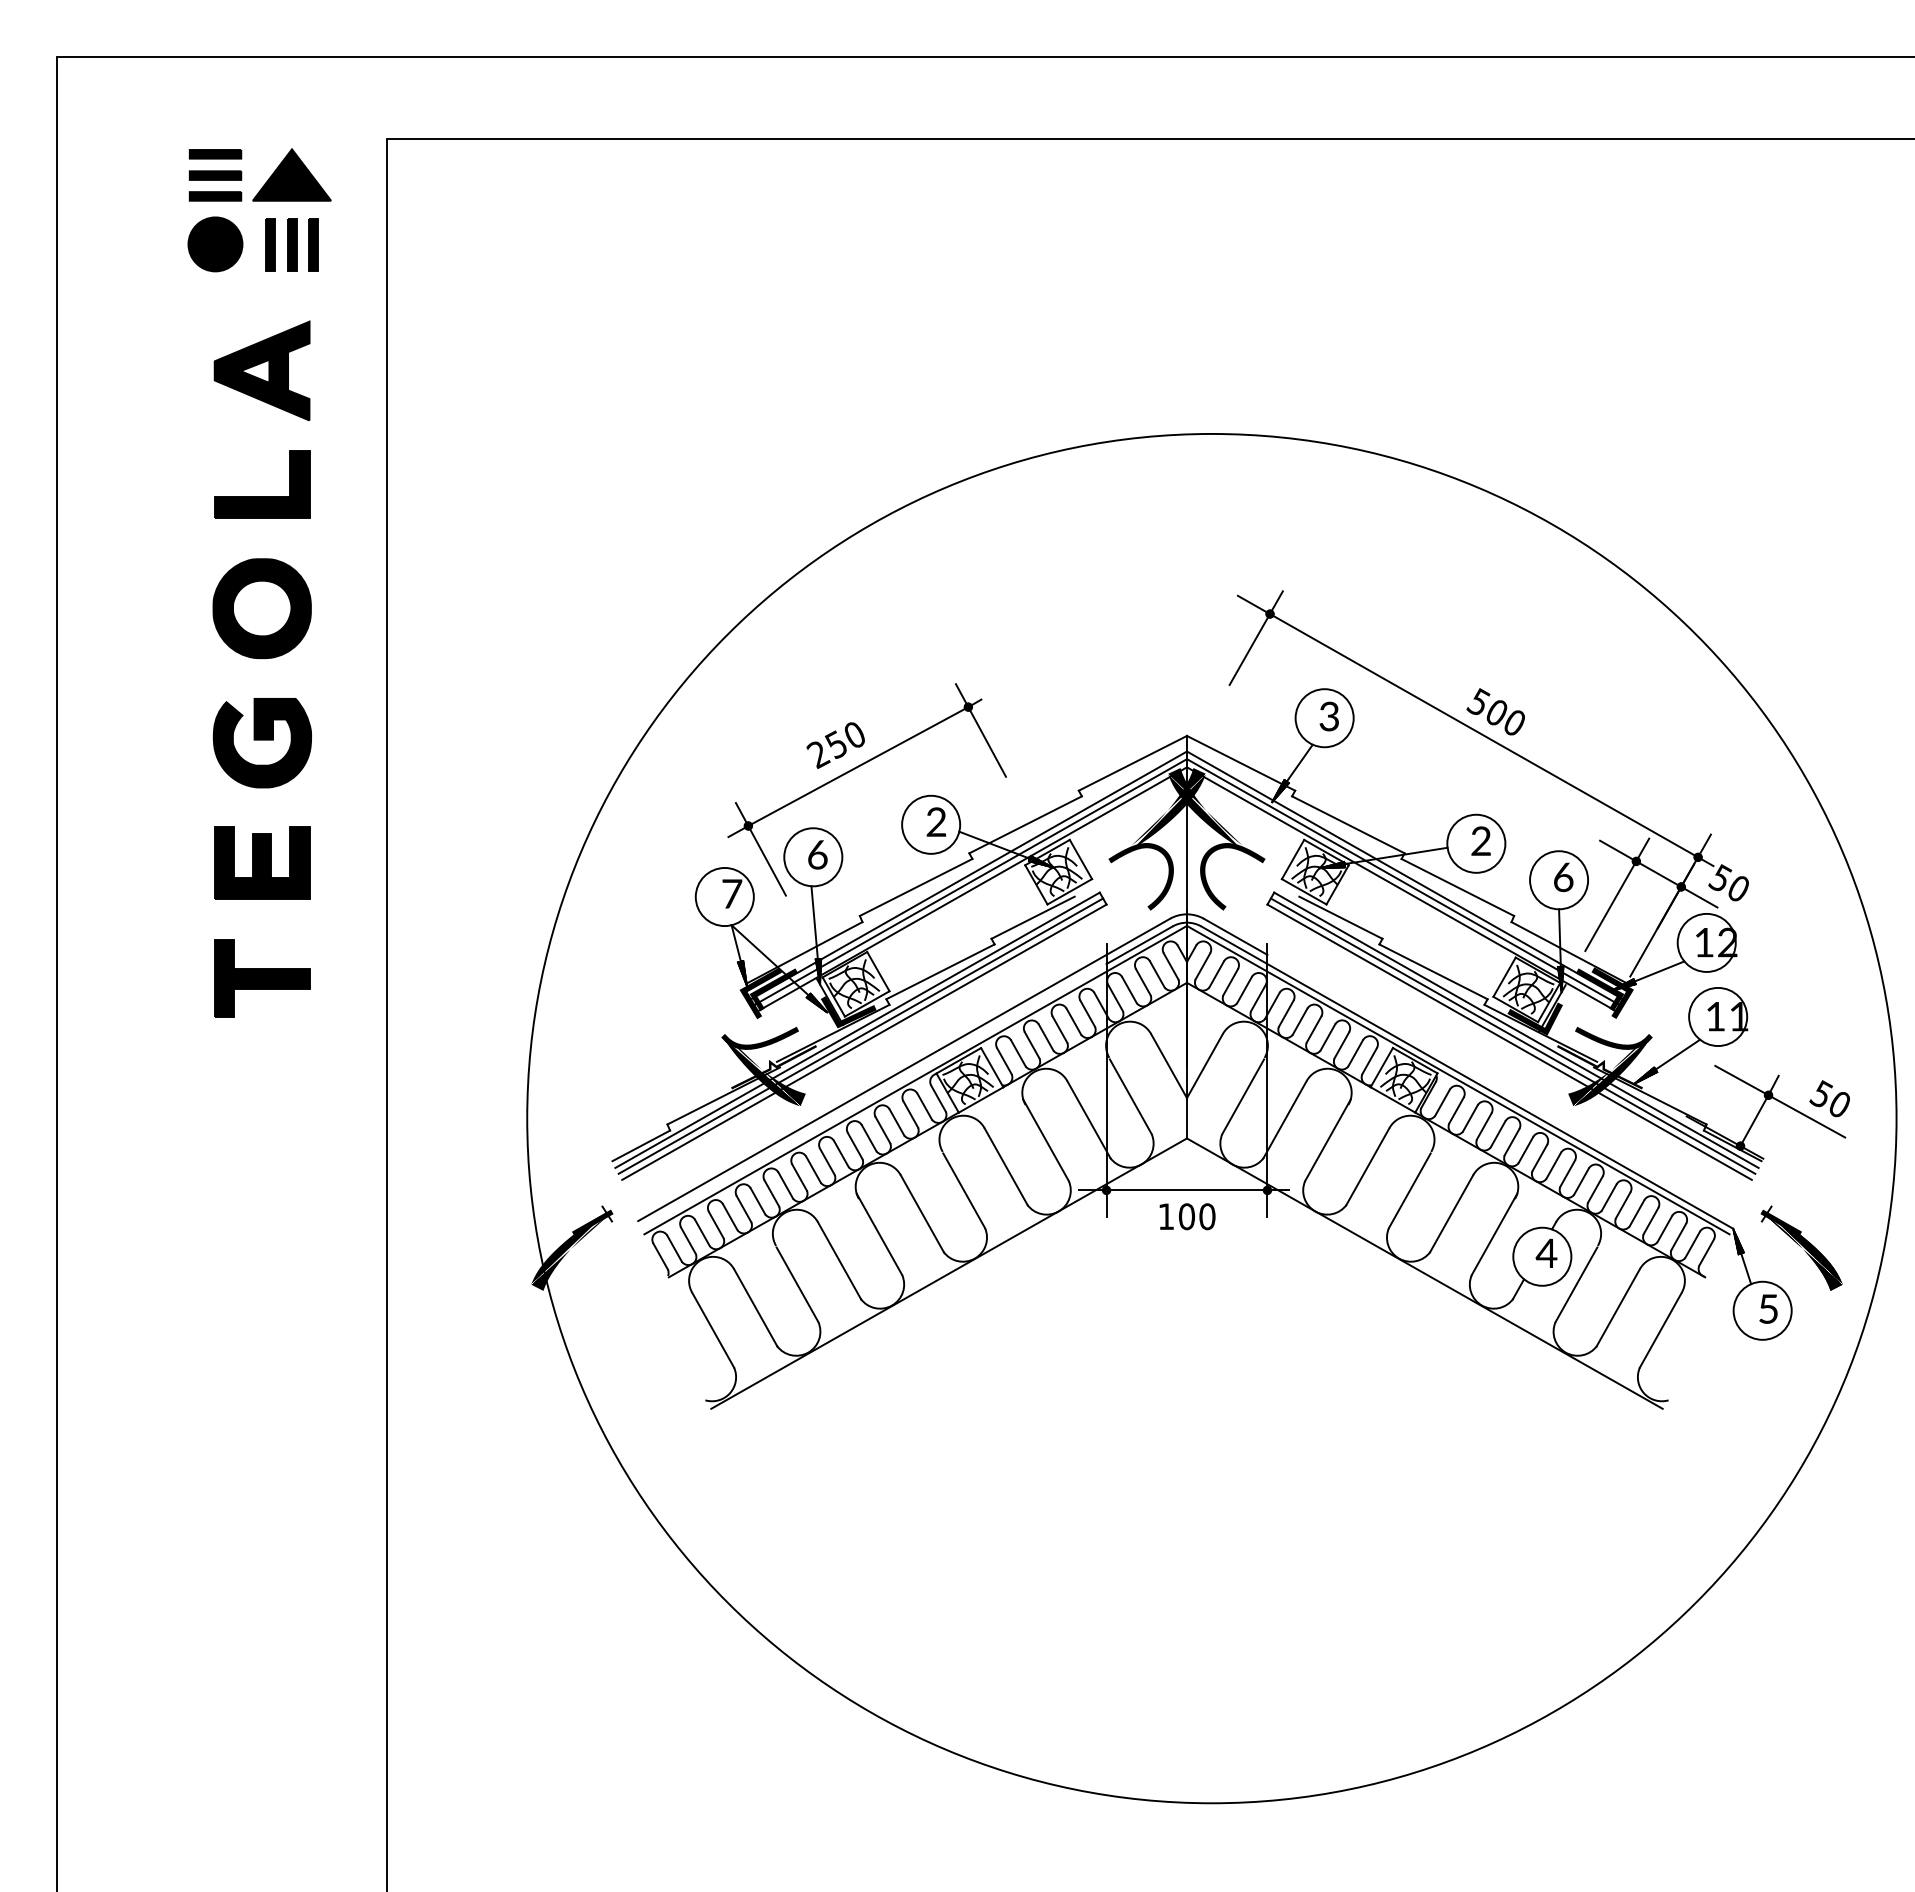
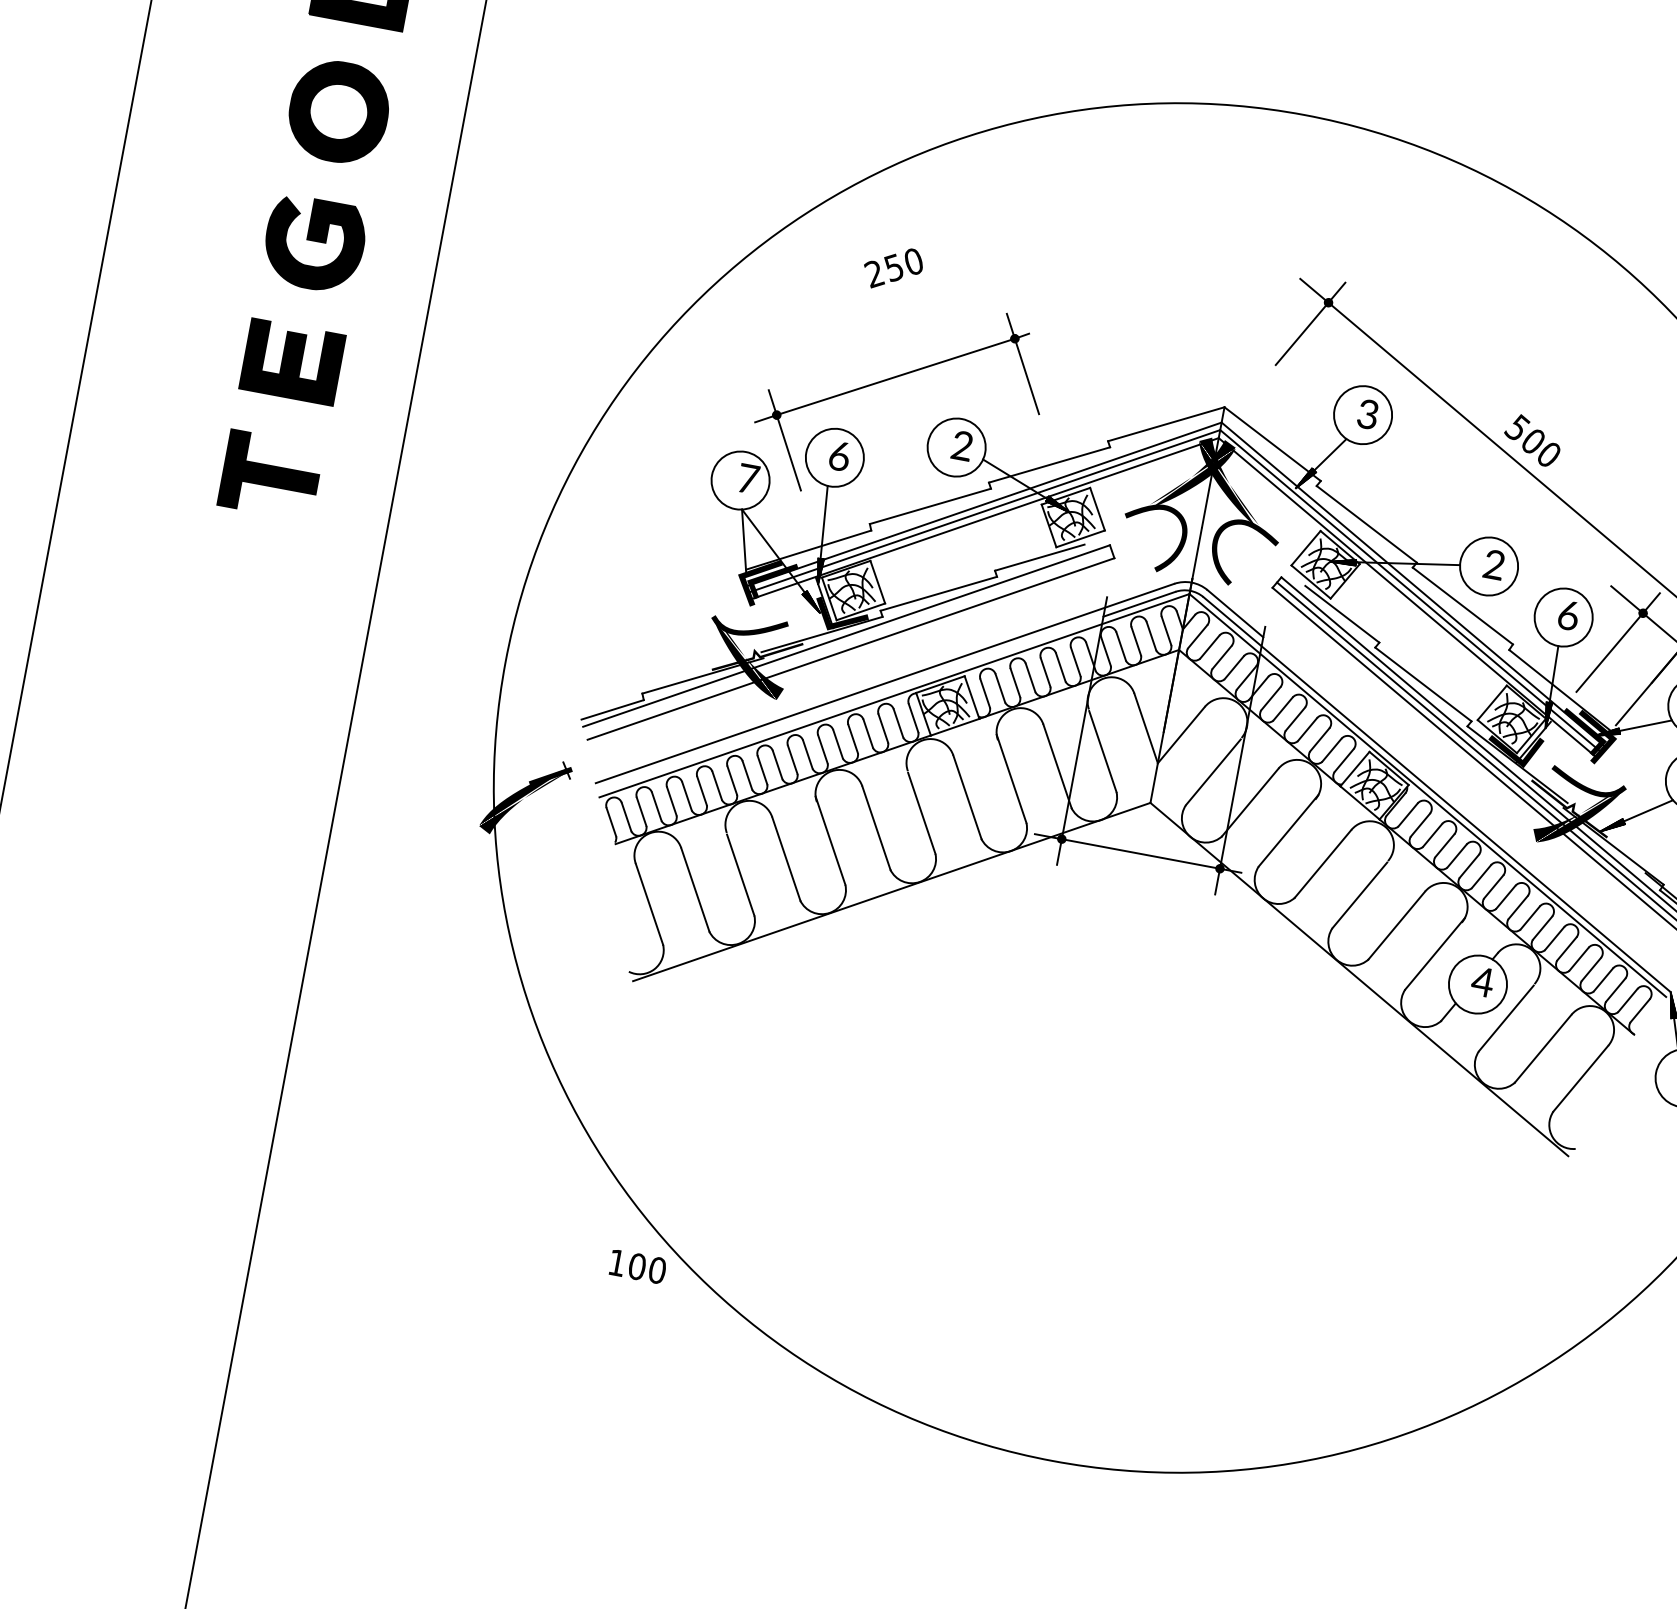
text: (835, 745) -> (892, 268), moved
hatch: (742, 973) -> (743, 559), removed
line: (860, 1035) -> (848, 641), removed
text: (1187, 1216) -> (637, 1266), moved

